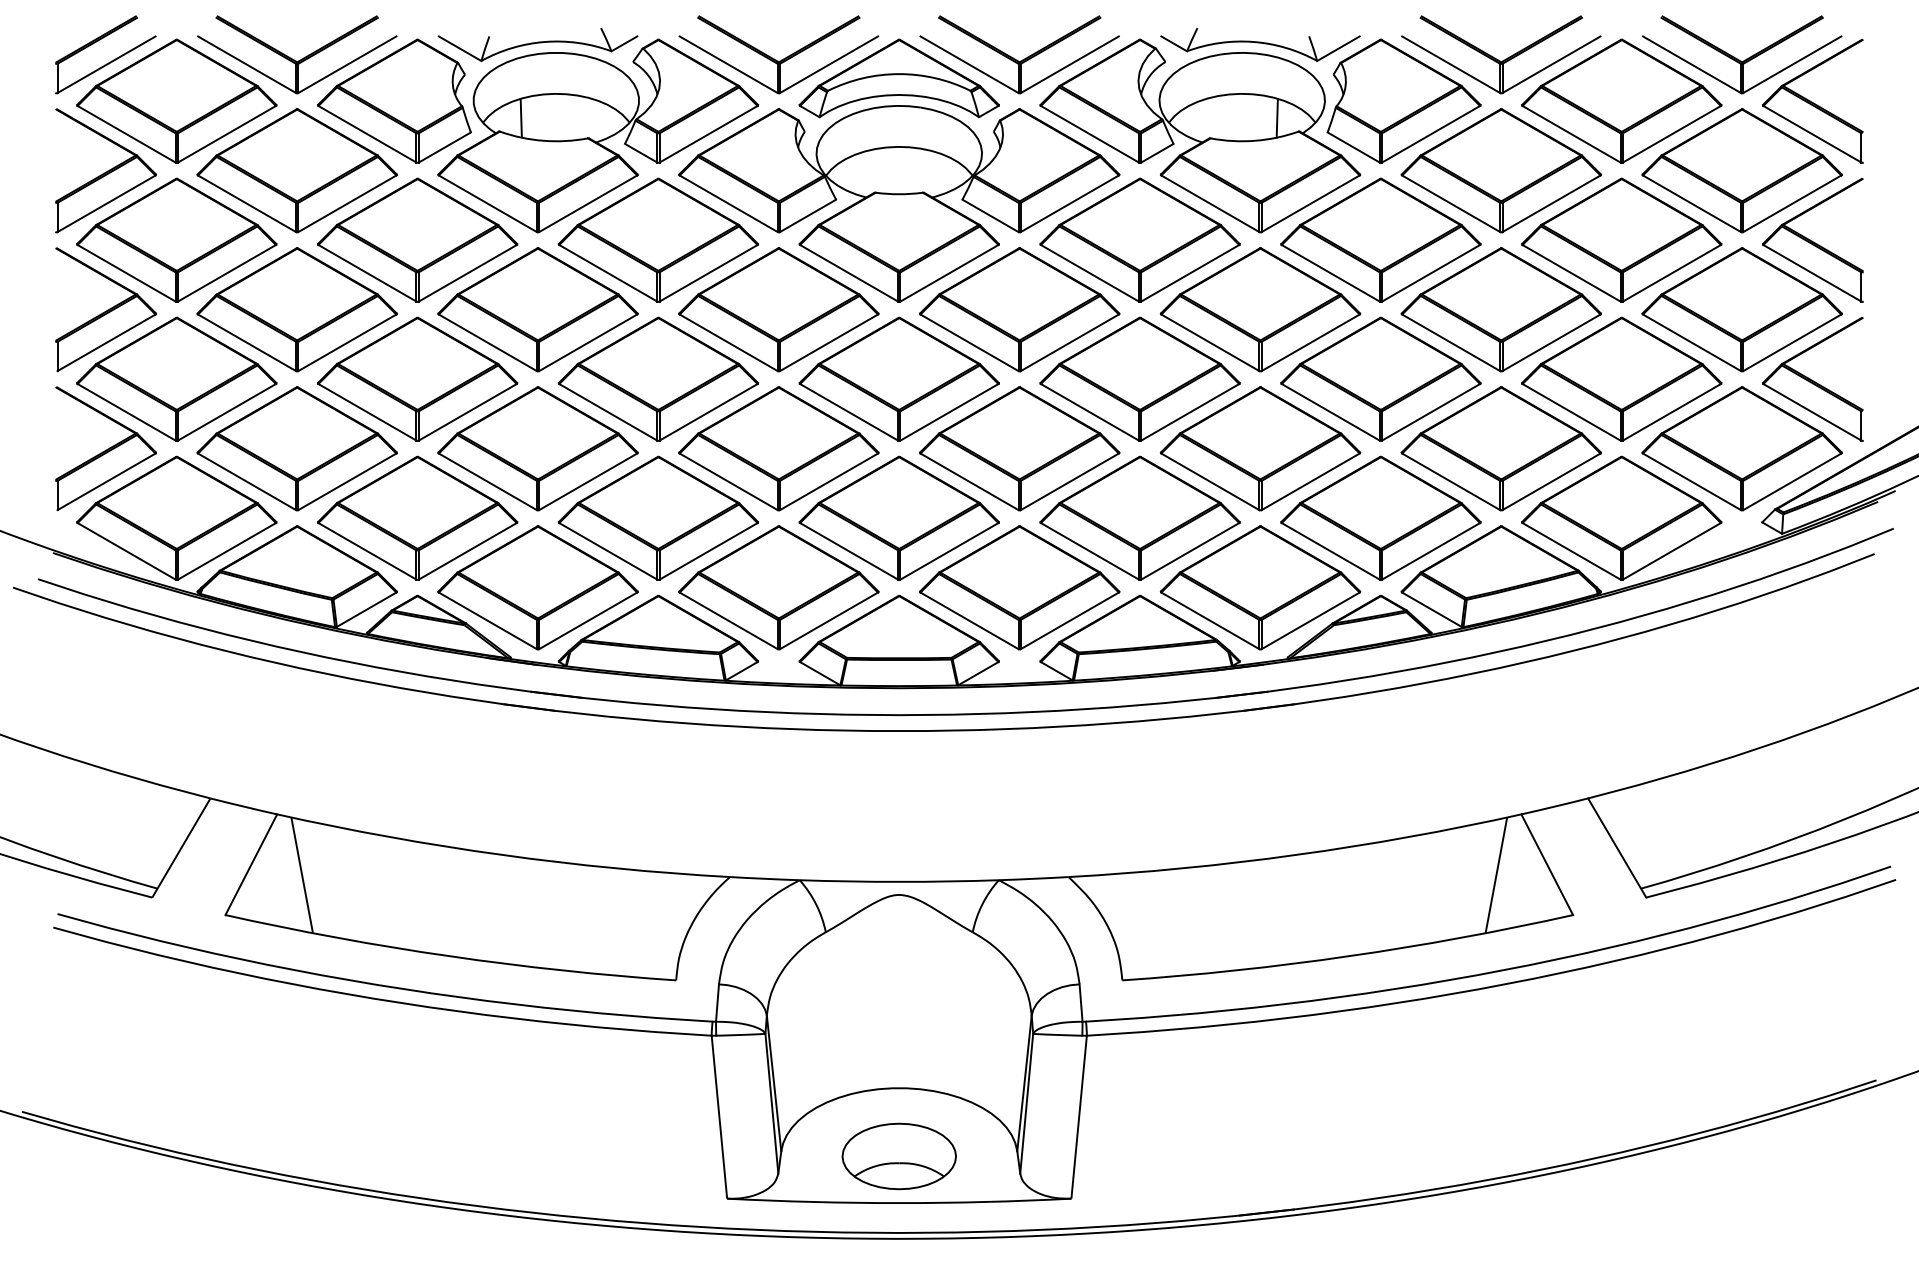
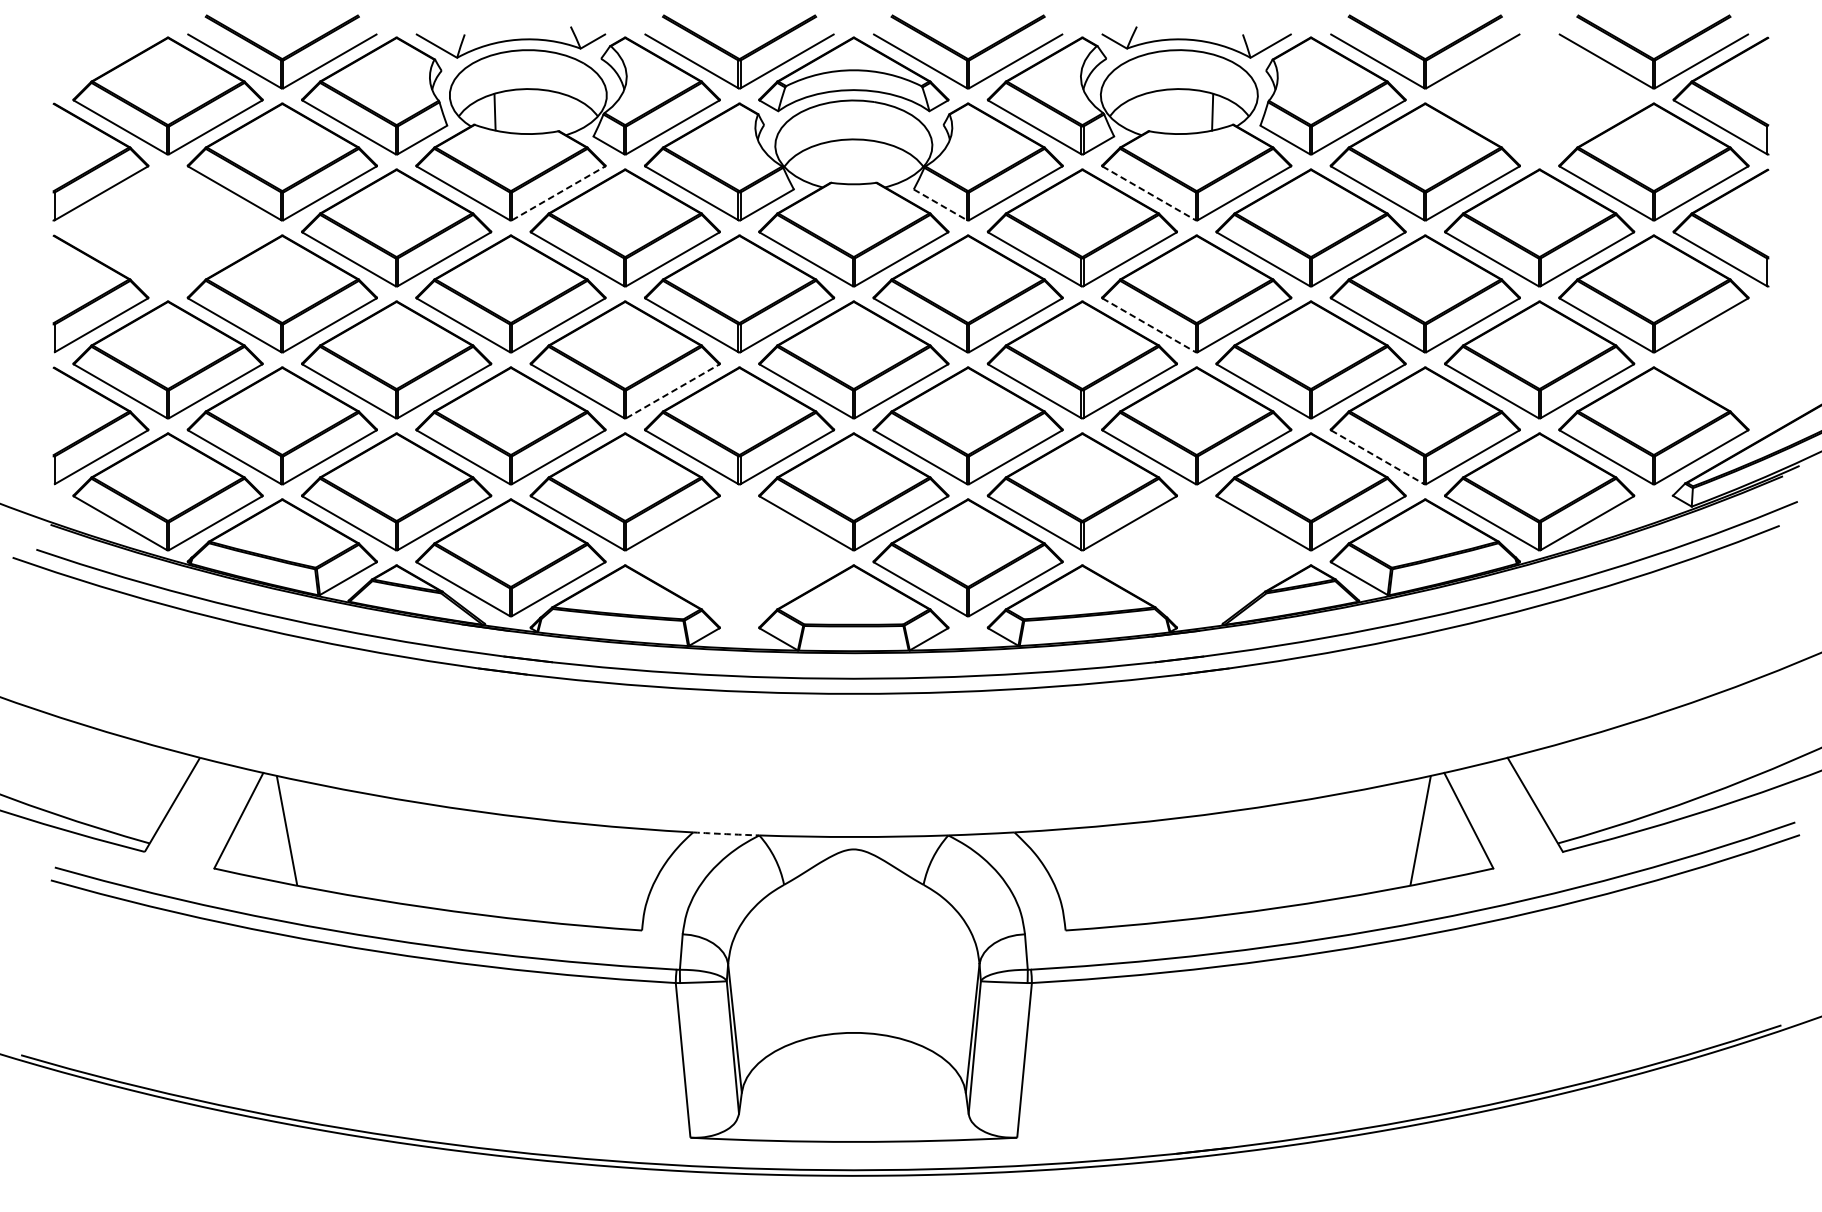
part: (111, 60) -> (106, 57), removed
part: (1621, 100) -> (1539, 95), removed
line: (588, 203) -> (558, 193), solid -> dashed
line: (1210, 203) -> (1149, 193), solid -> dashed
line: (990, 216) -> (940, 205), solid -> dashed
part: (176, 239) -> (167, 227), removed
line: (1210, 342) -> (1149, 325), solid -> dashed
part: (1812, 379) -> (1720, 360), removed
line: (708, 412) -> (672, 391), solid -> dashed
line: (1451, 481) -> (1378, 456), solid -> dashed
part: (778, 587) -> (739, 557), removed
part: (1260, 587) -> (1196, 557), removed
arc: (764, 878) -> (725, 833), solid -> dashed
part: (898, 1156) -> (853, 1097), removed

